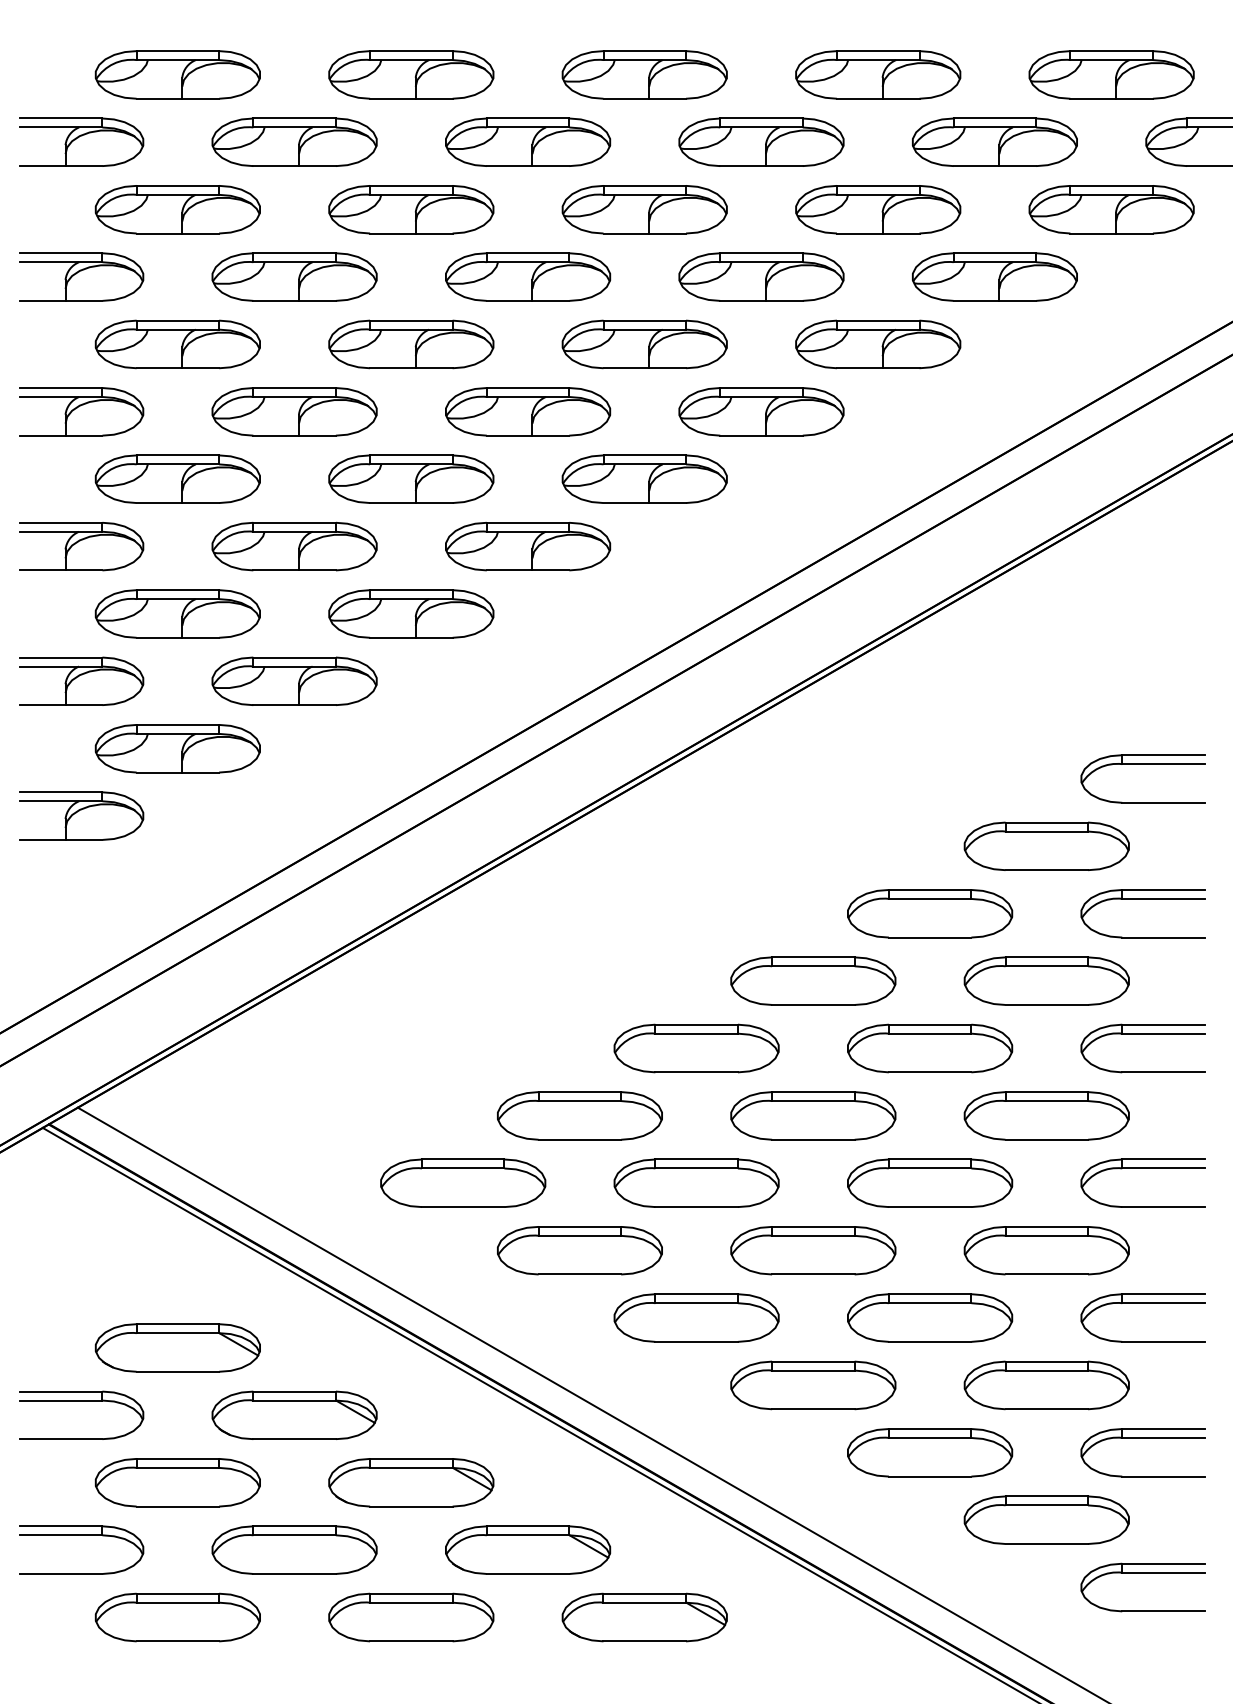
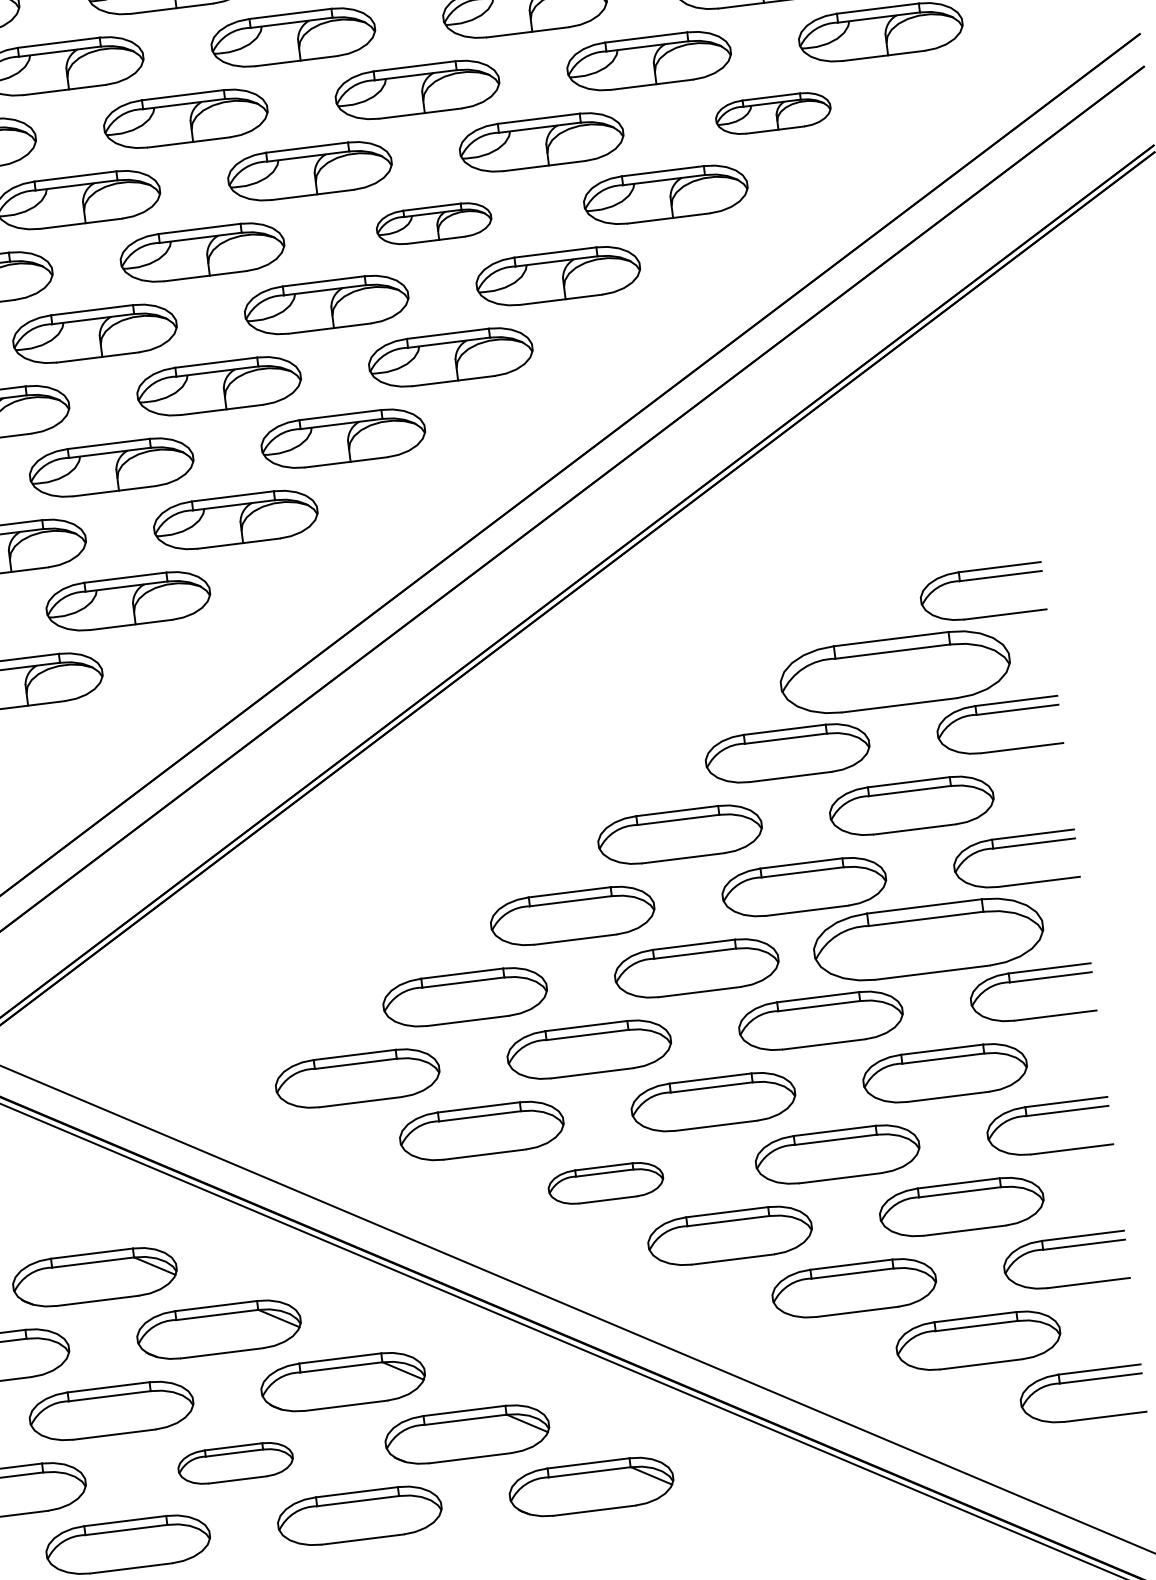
part: (994, 276) -> (772, 113), size x0.7
part: (644, 344) -> (433, 223), size x0.7
part: (1046, 845) -> (894, 671), size x1.4
part: (1046, 1115) -> (928, 939), size x1.4
part: (696, 1317) -> (605, 1182), size x0.7
part: (294, 1549) -> (235, 1462), size x0.7

